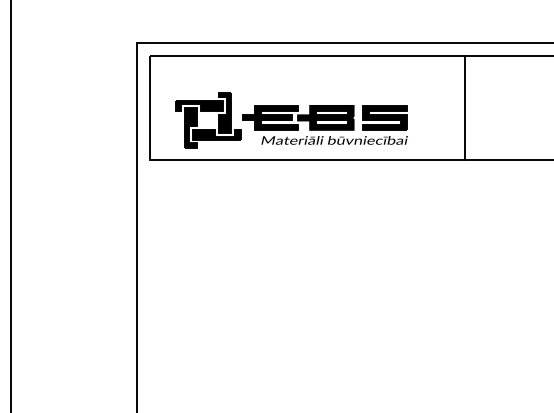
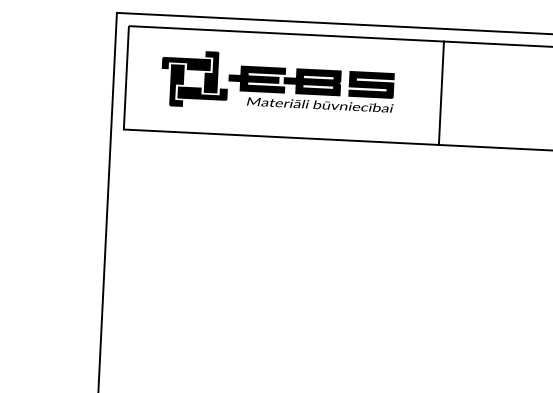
part: (291, 120) -> (278, 82), moved

